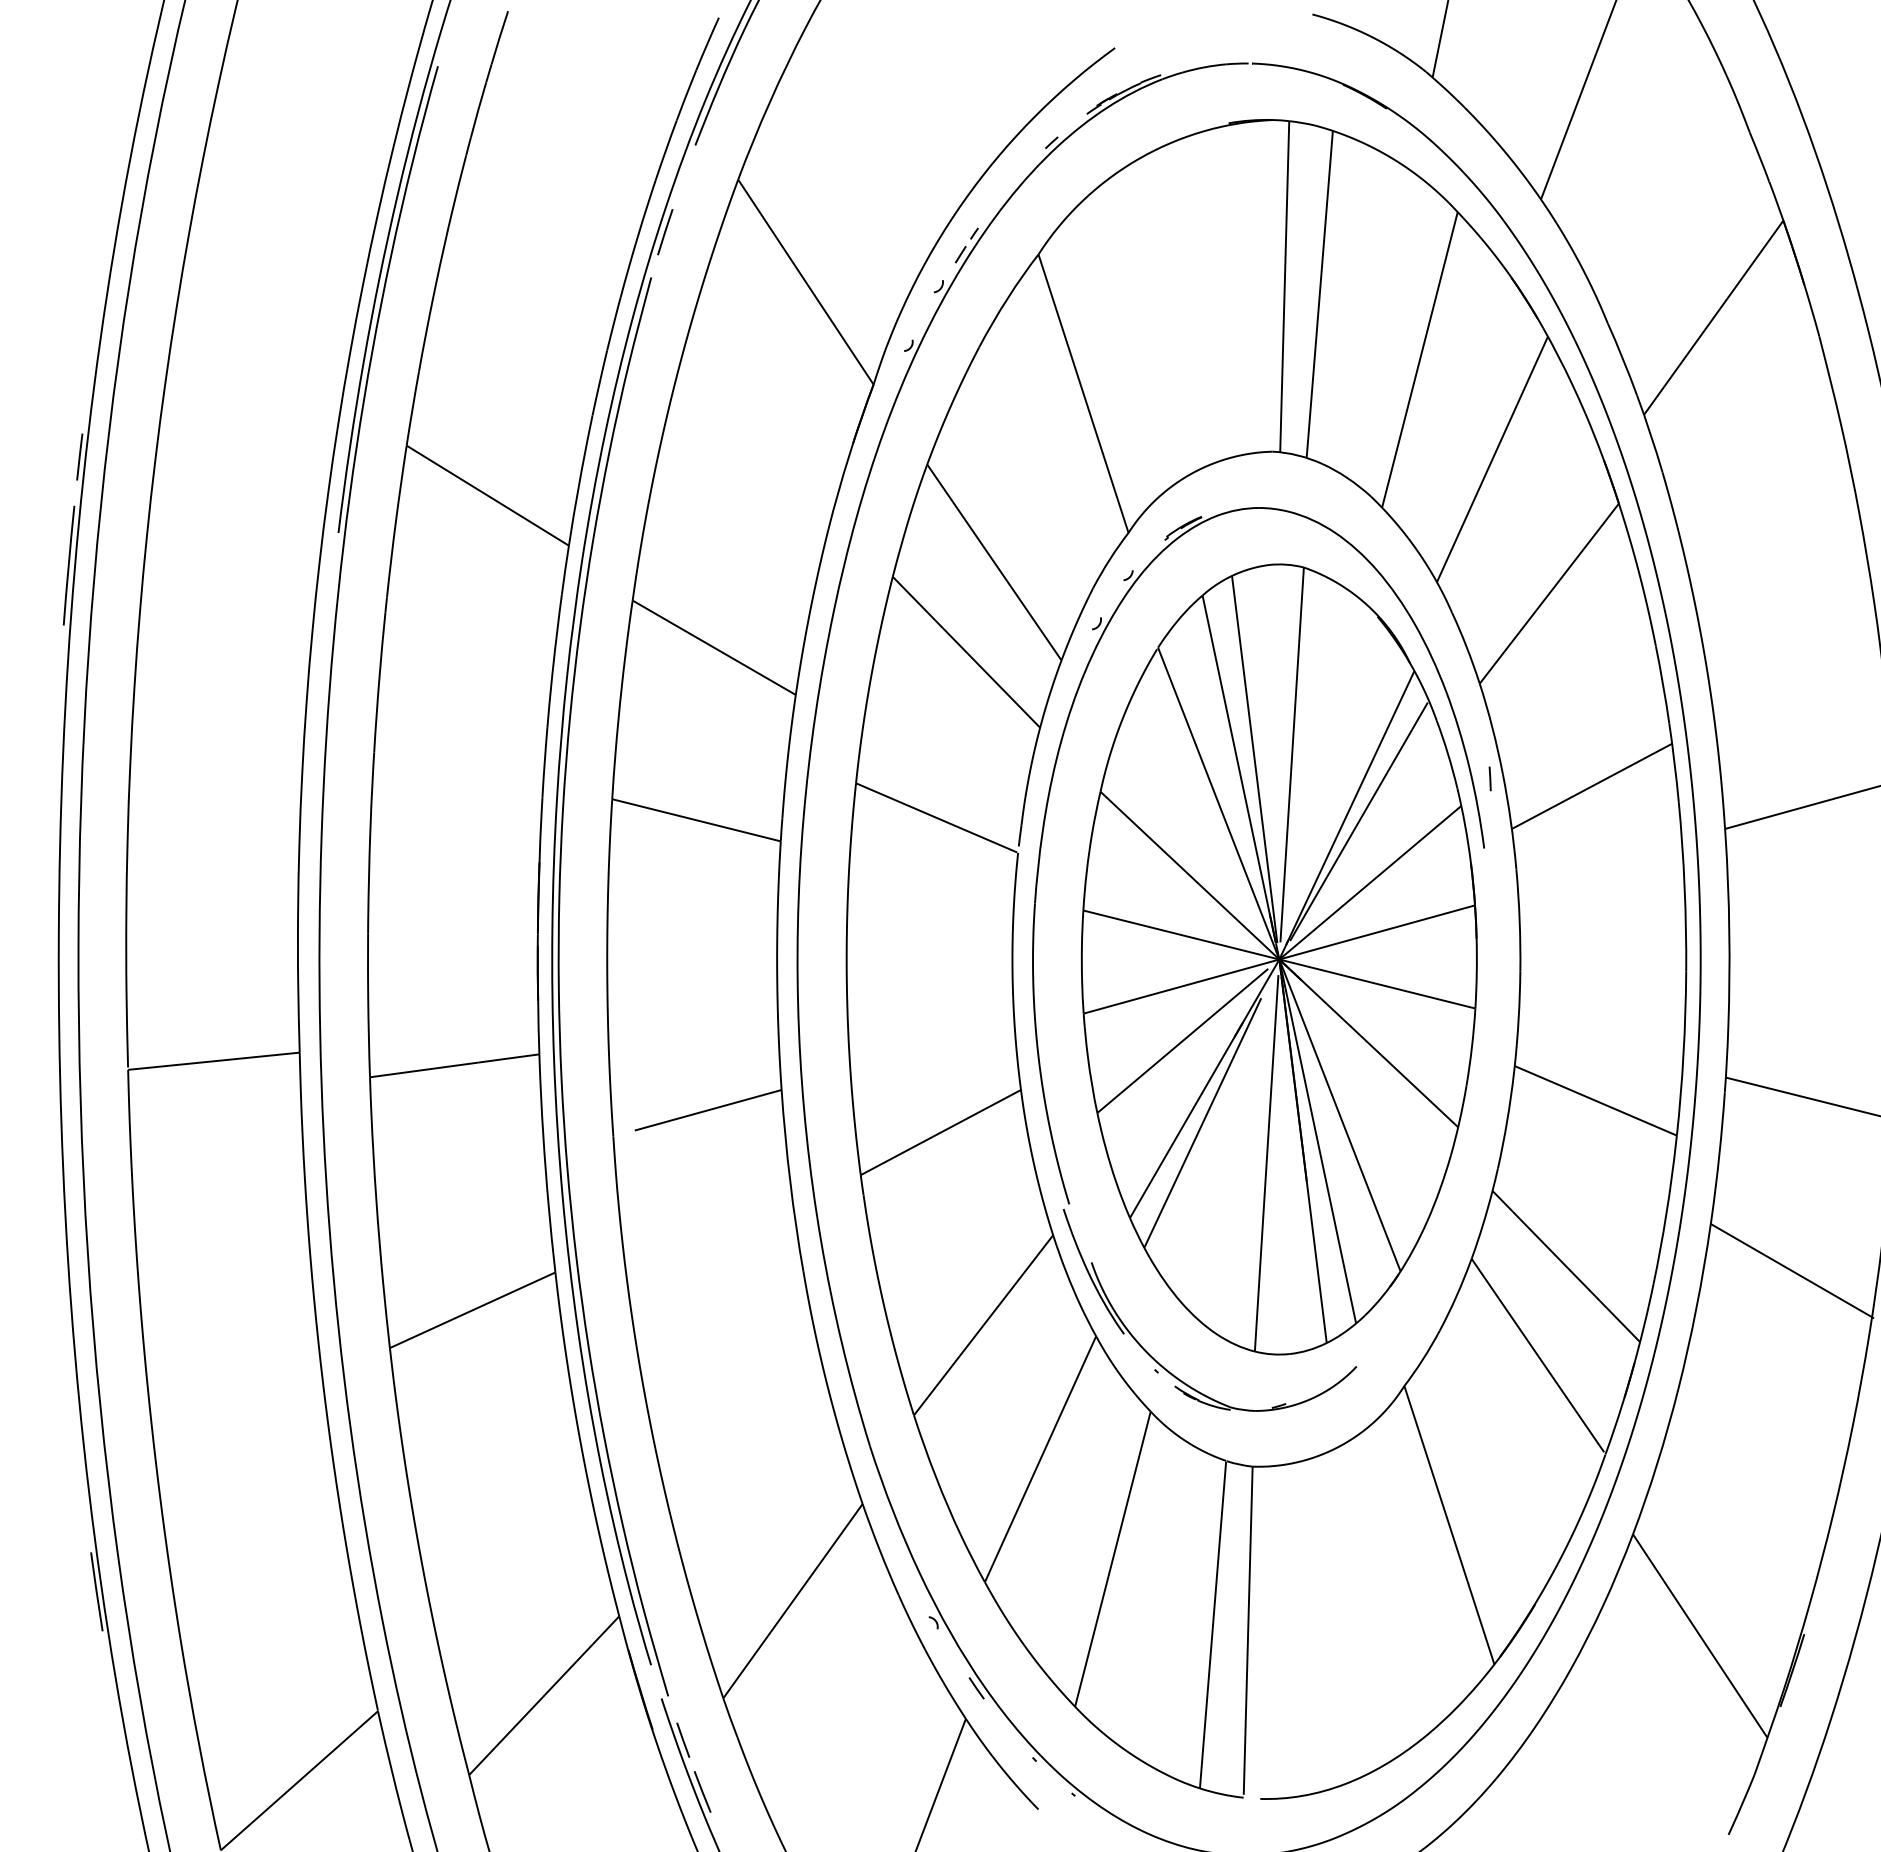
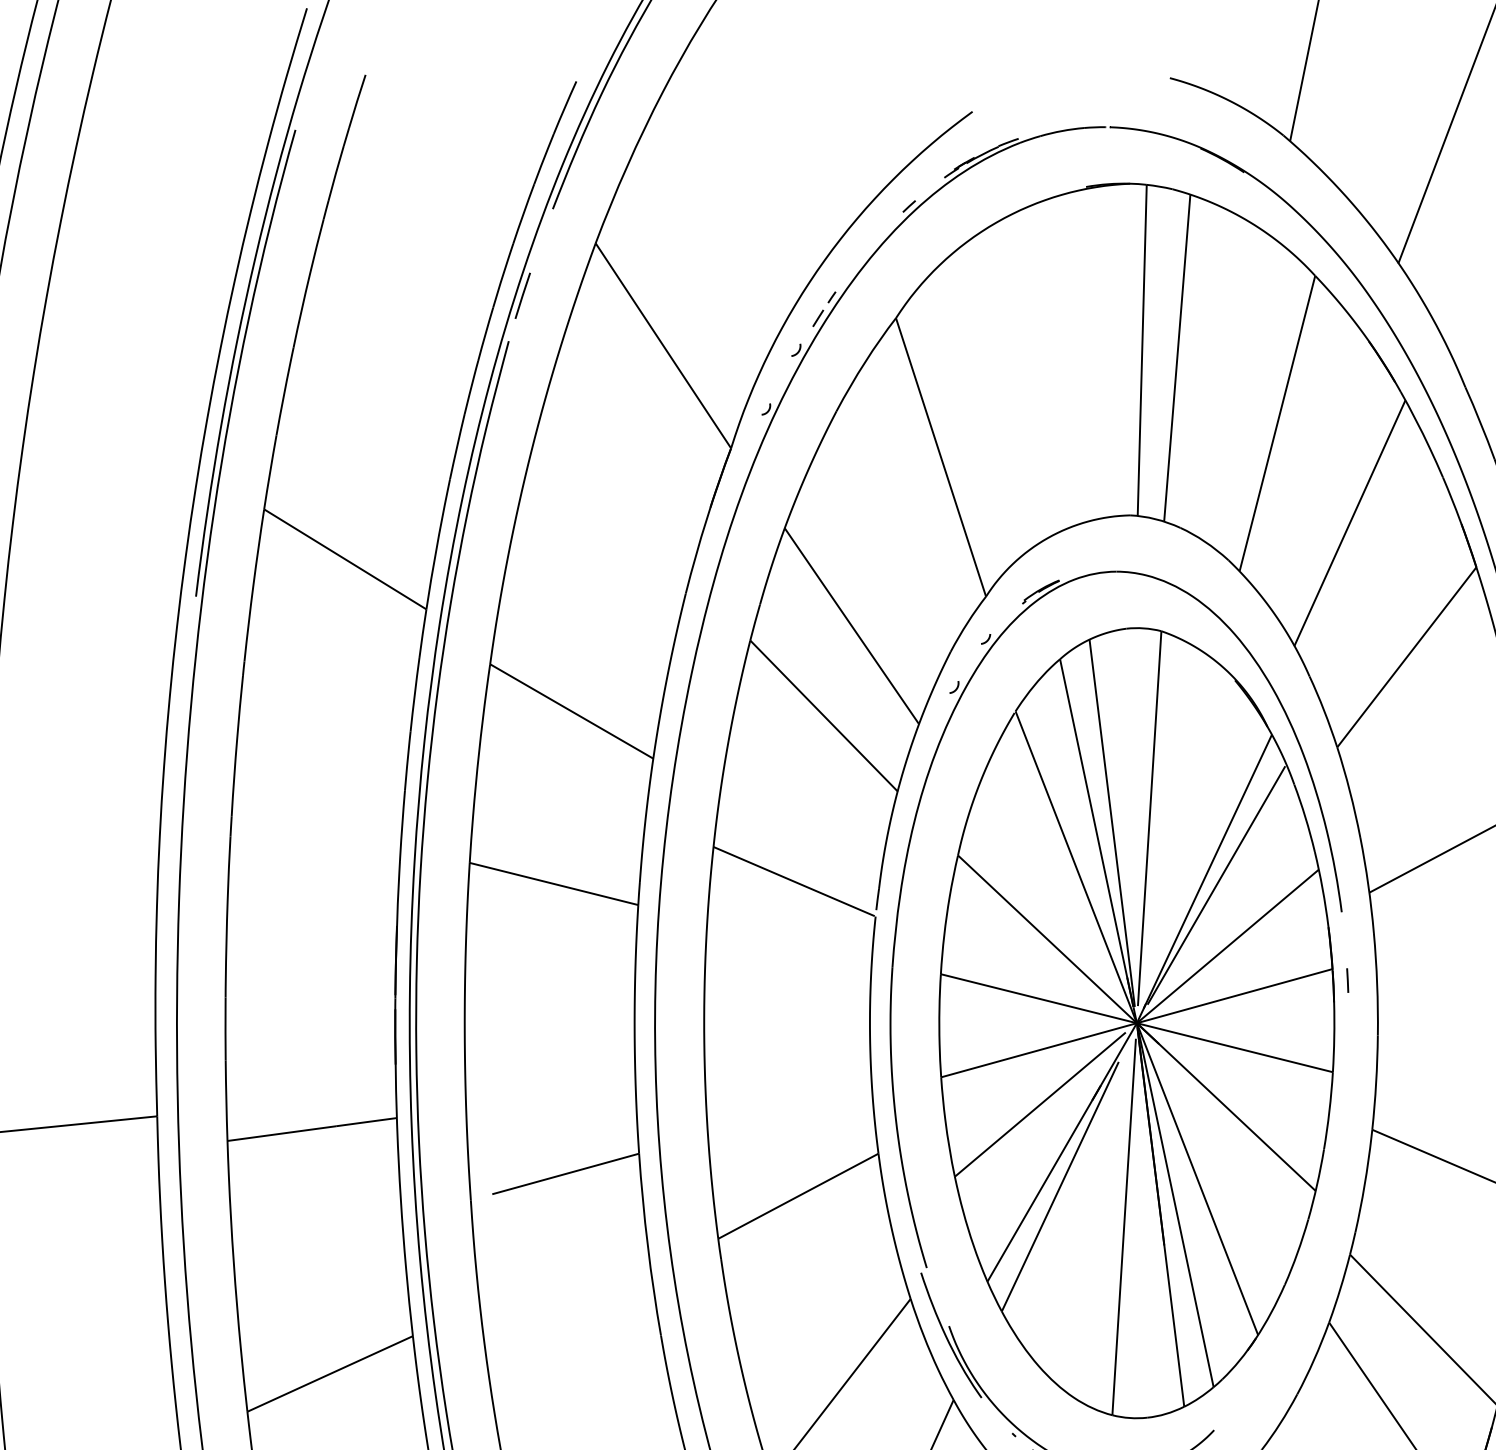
line: (1489, 778) -> (1347, 980), moved

